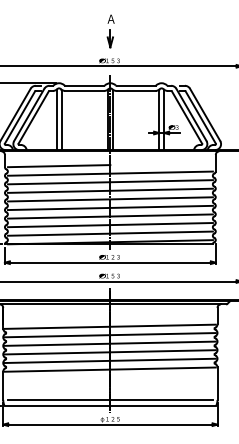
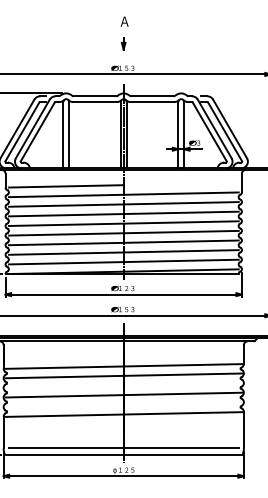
part: (110, 38) -> (123, 43), size x0.6
line: (110, 343) -> (123, 385), removed
line: (110, 360) -> (123, 404), removed

